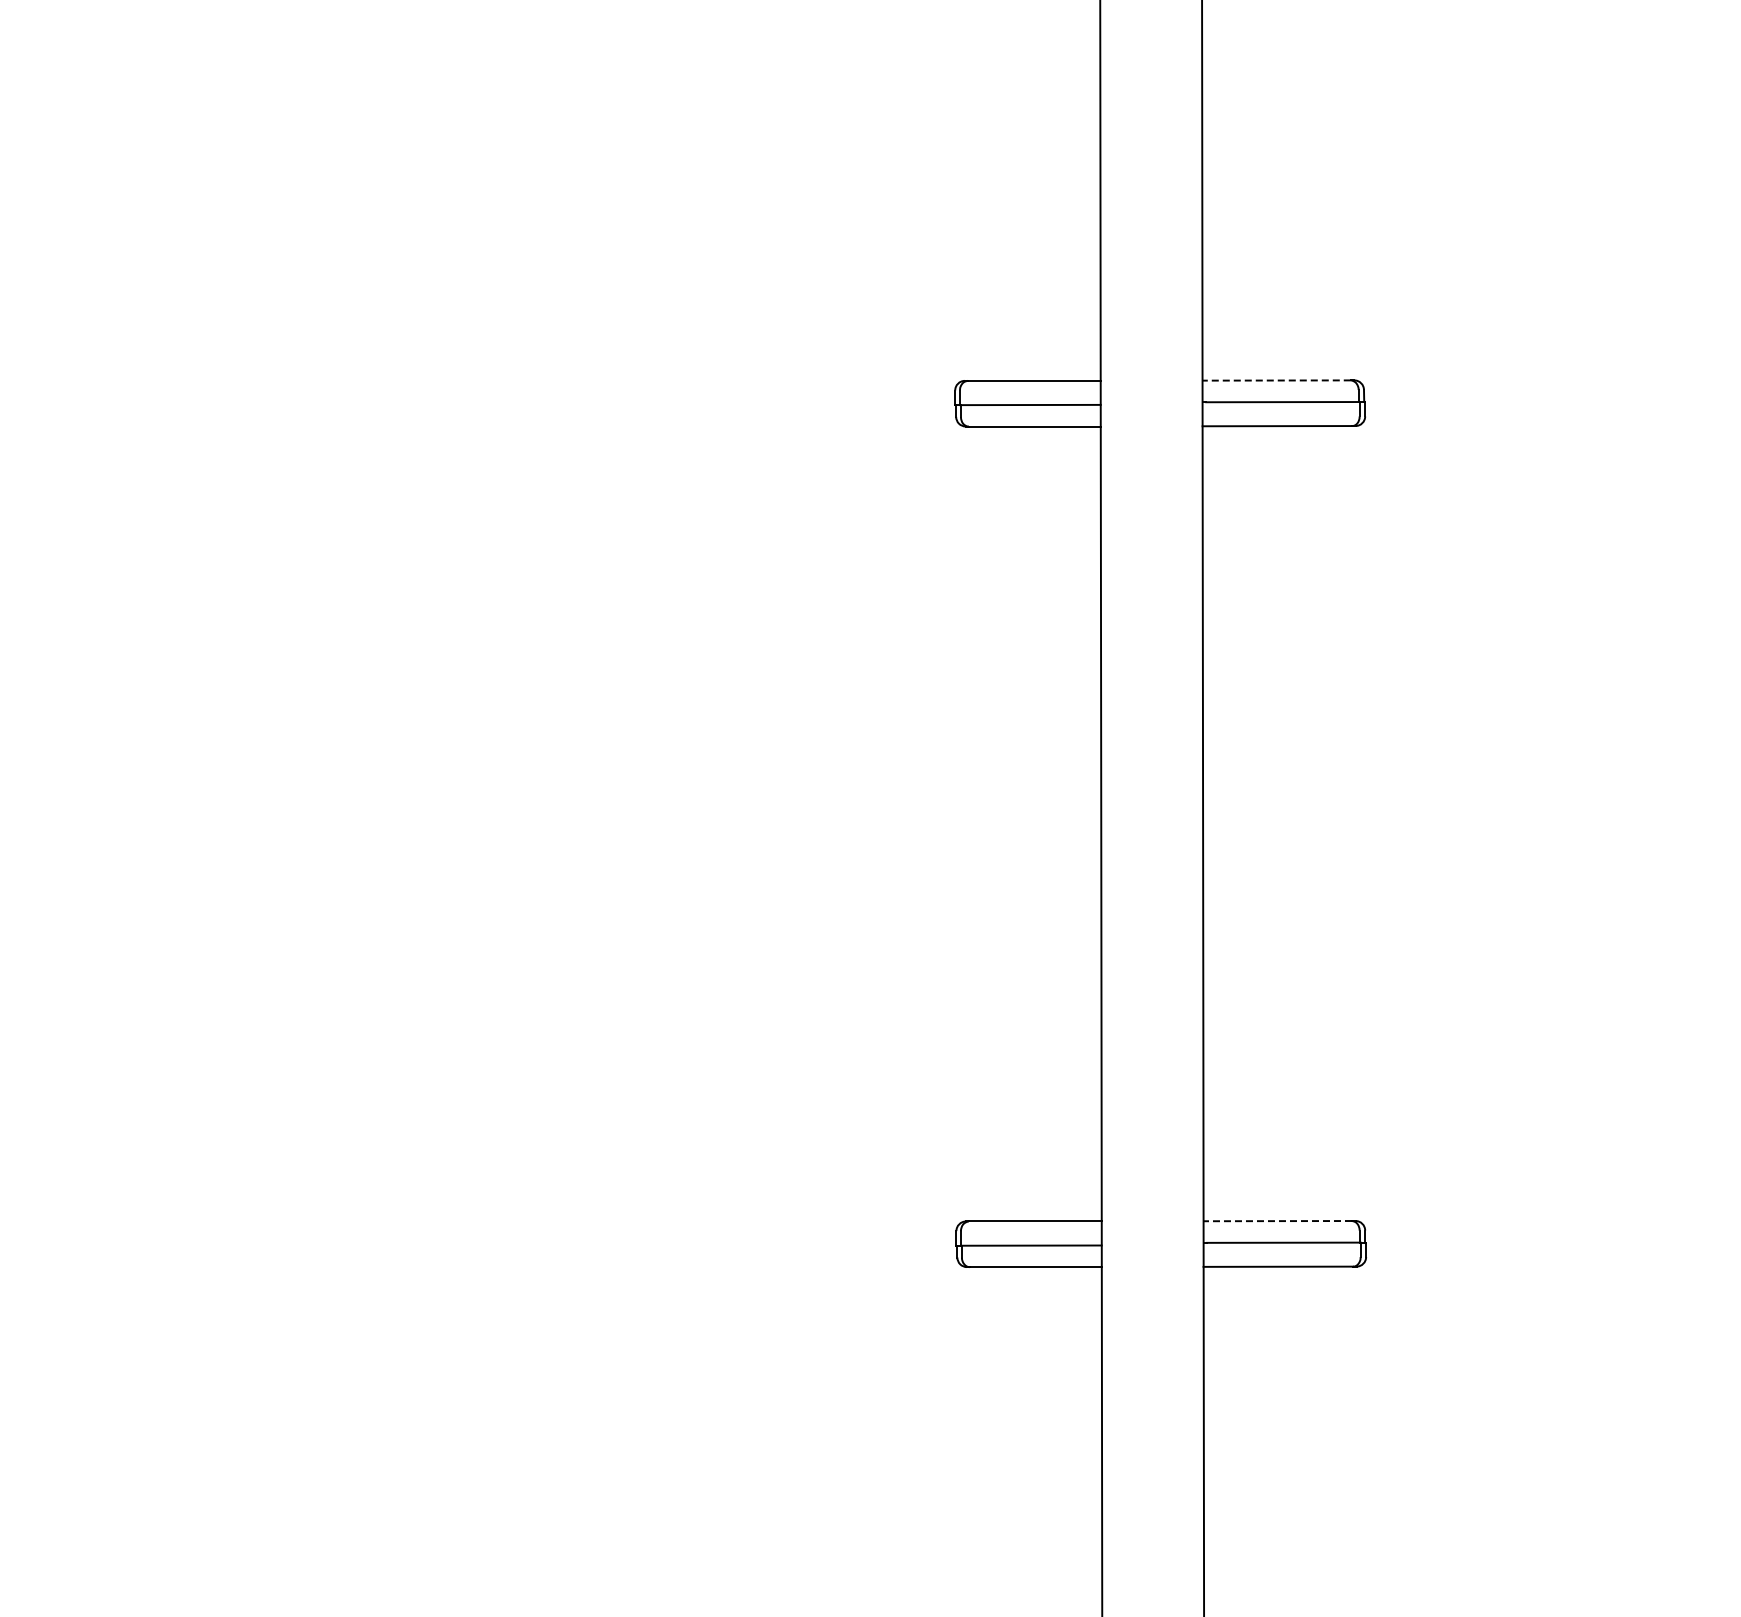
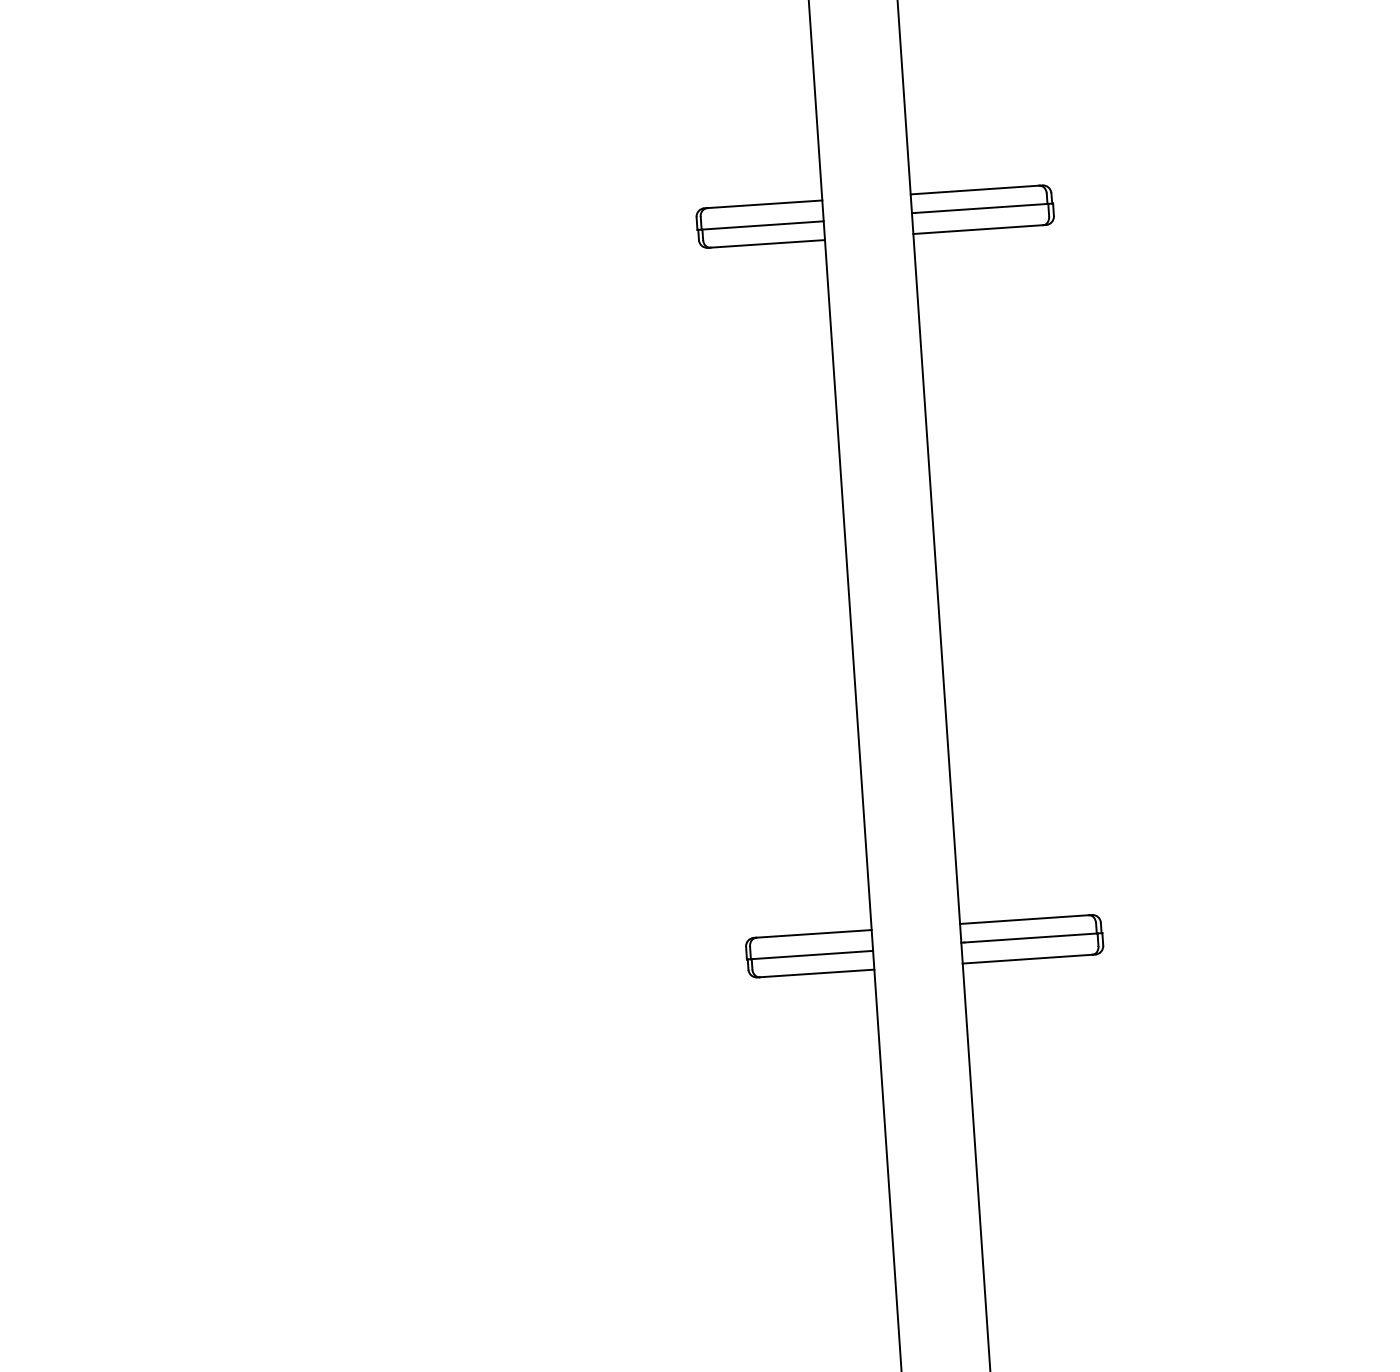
line: (1276, 380) -> (974, 190), dashed -> solid
line: (1277, 1221) -> (1024, 919), dashed -> solid

